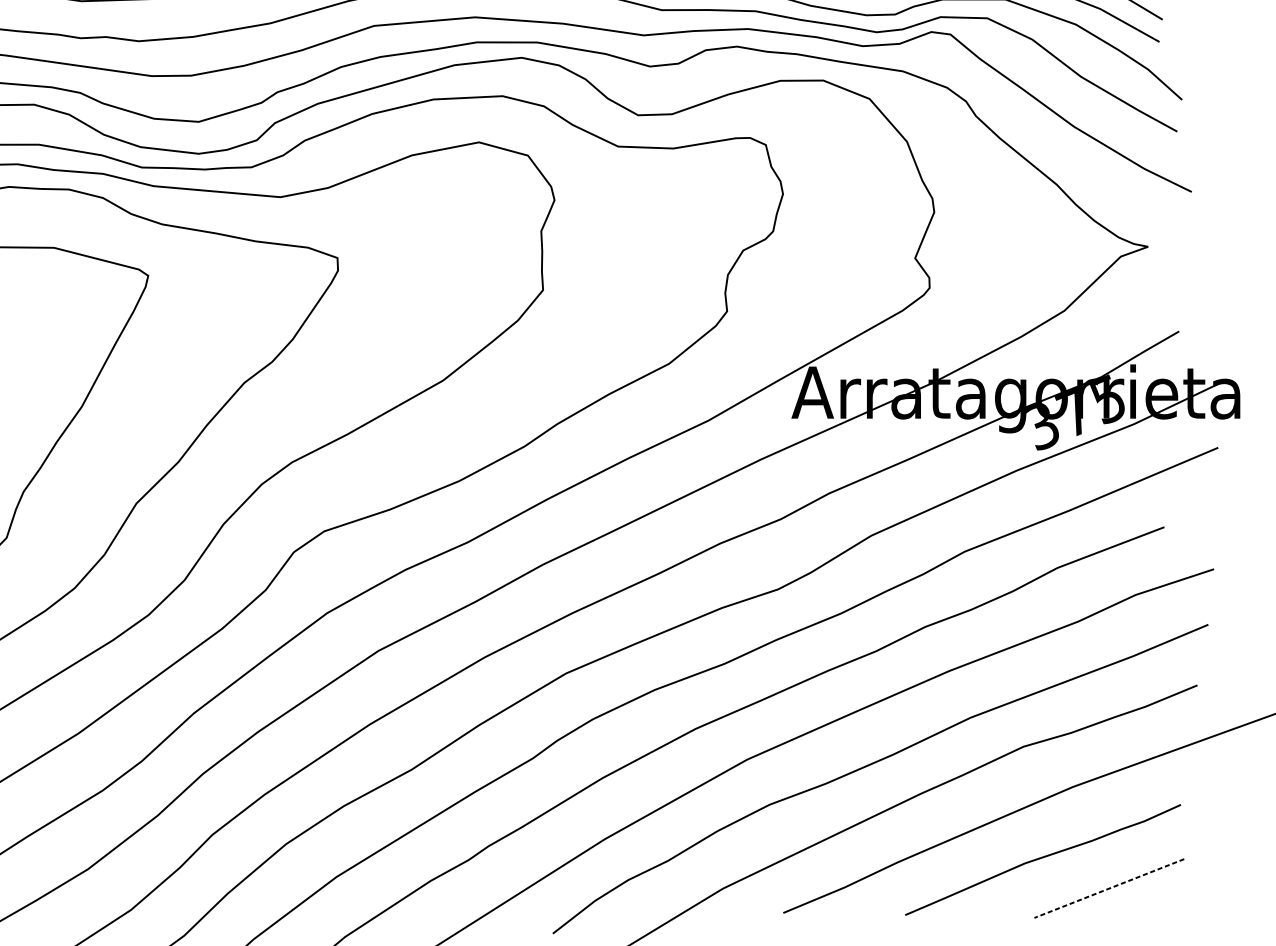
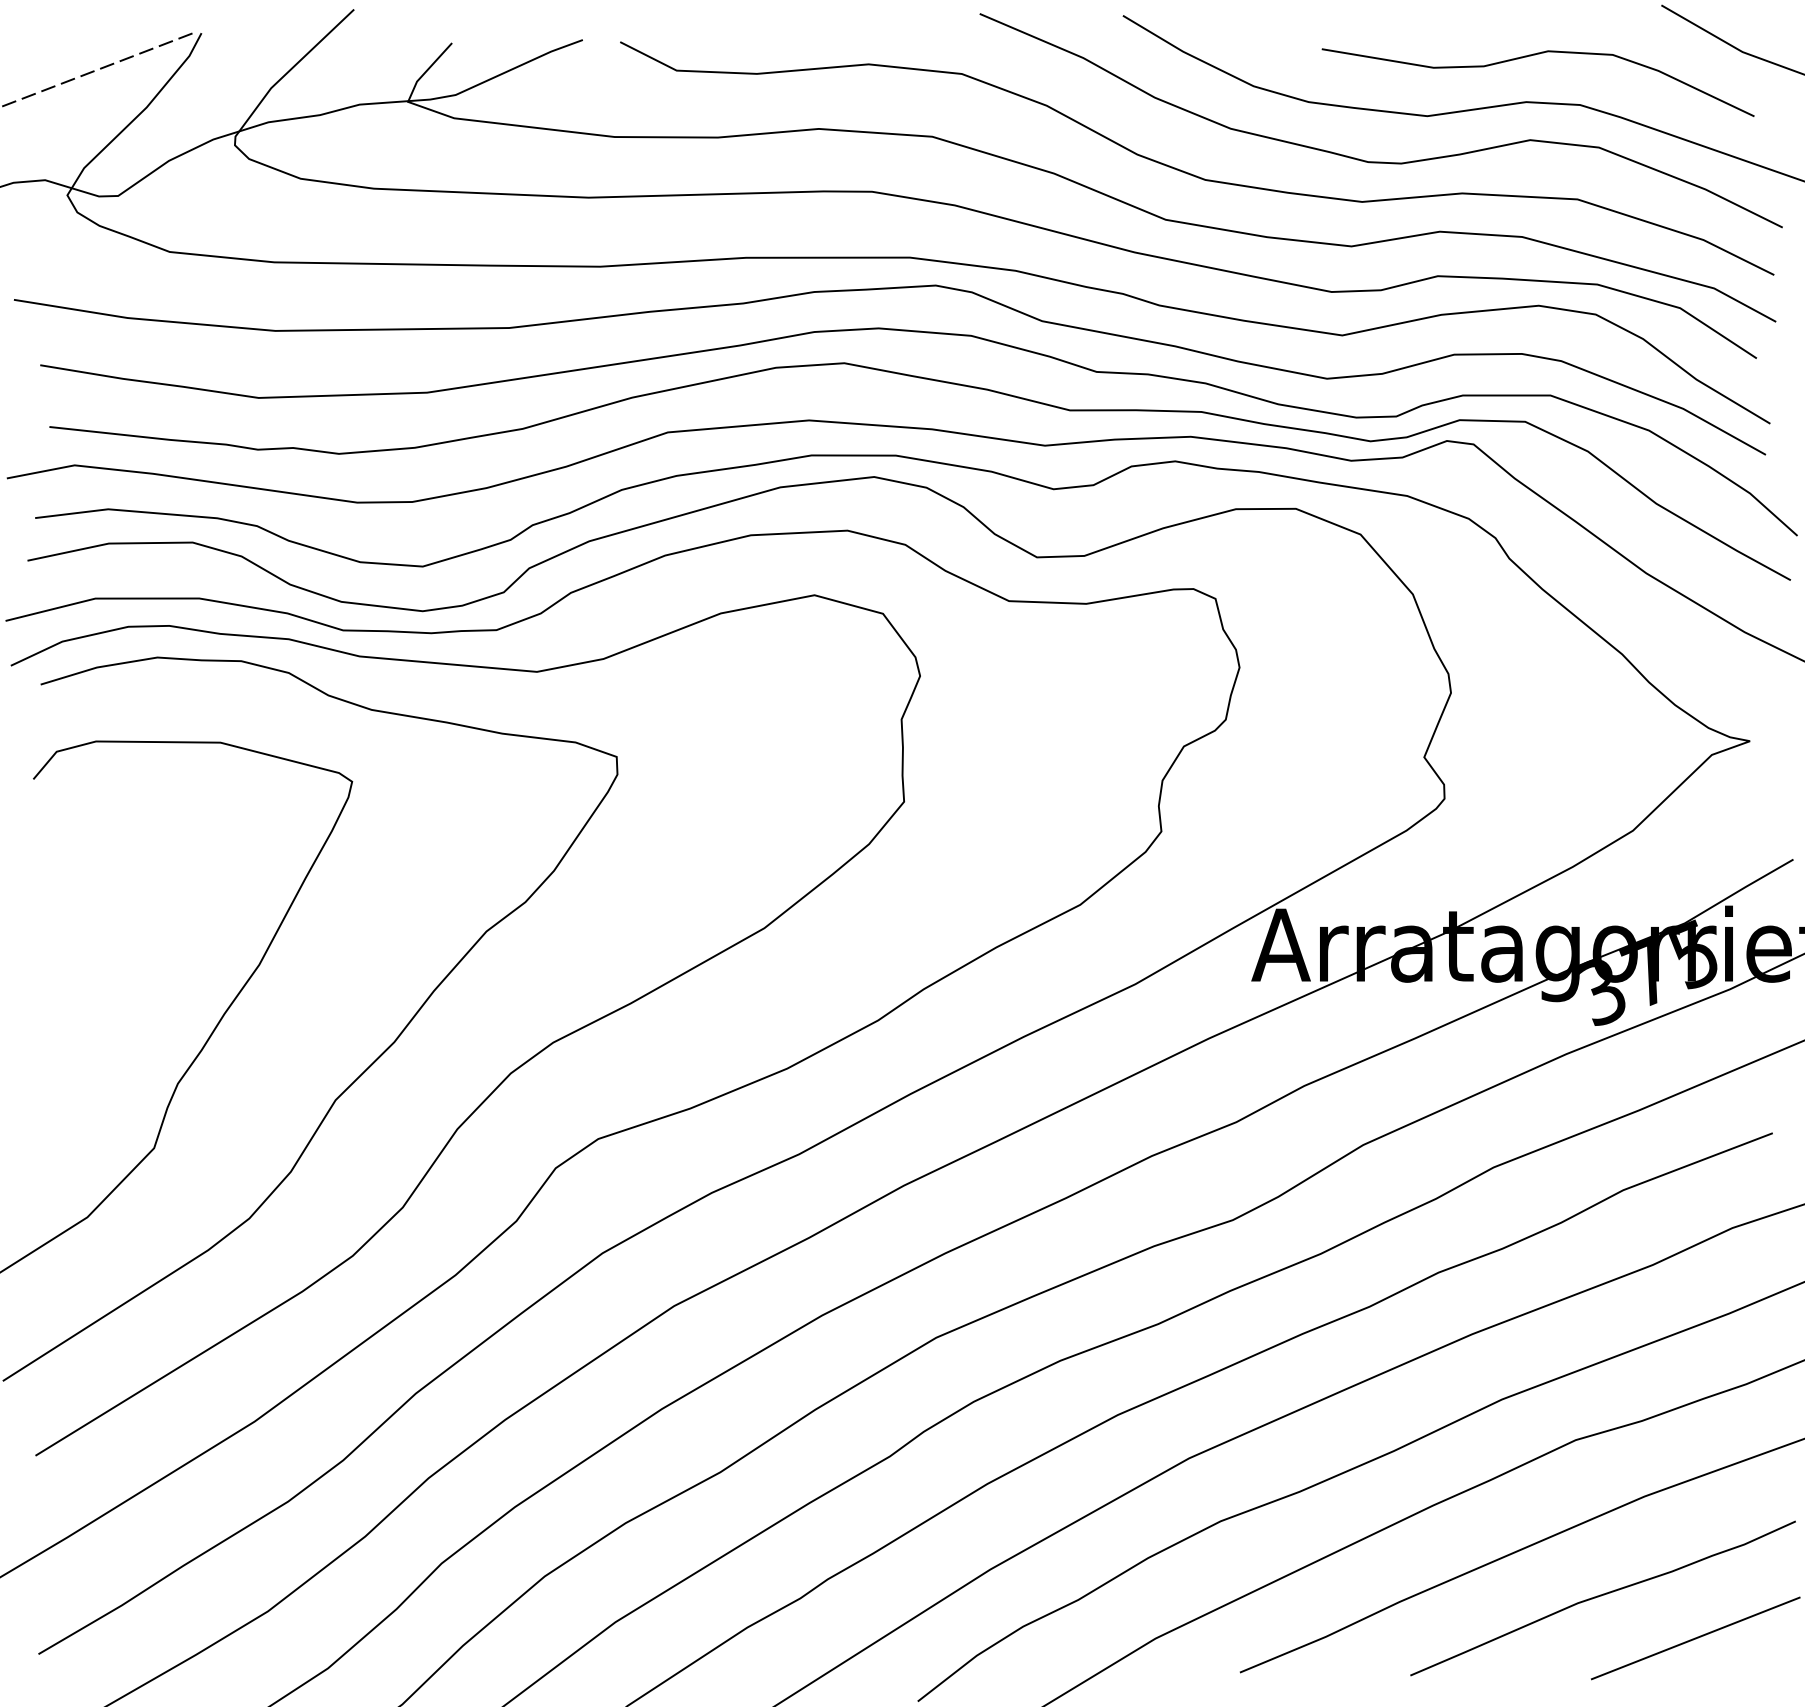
line: (1109, 888) -> (1695, 1638), dashed -> solid

